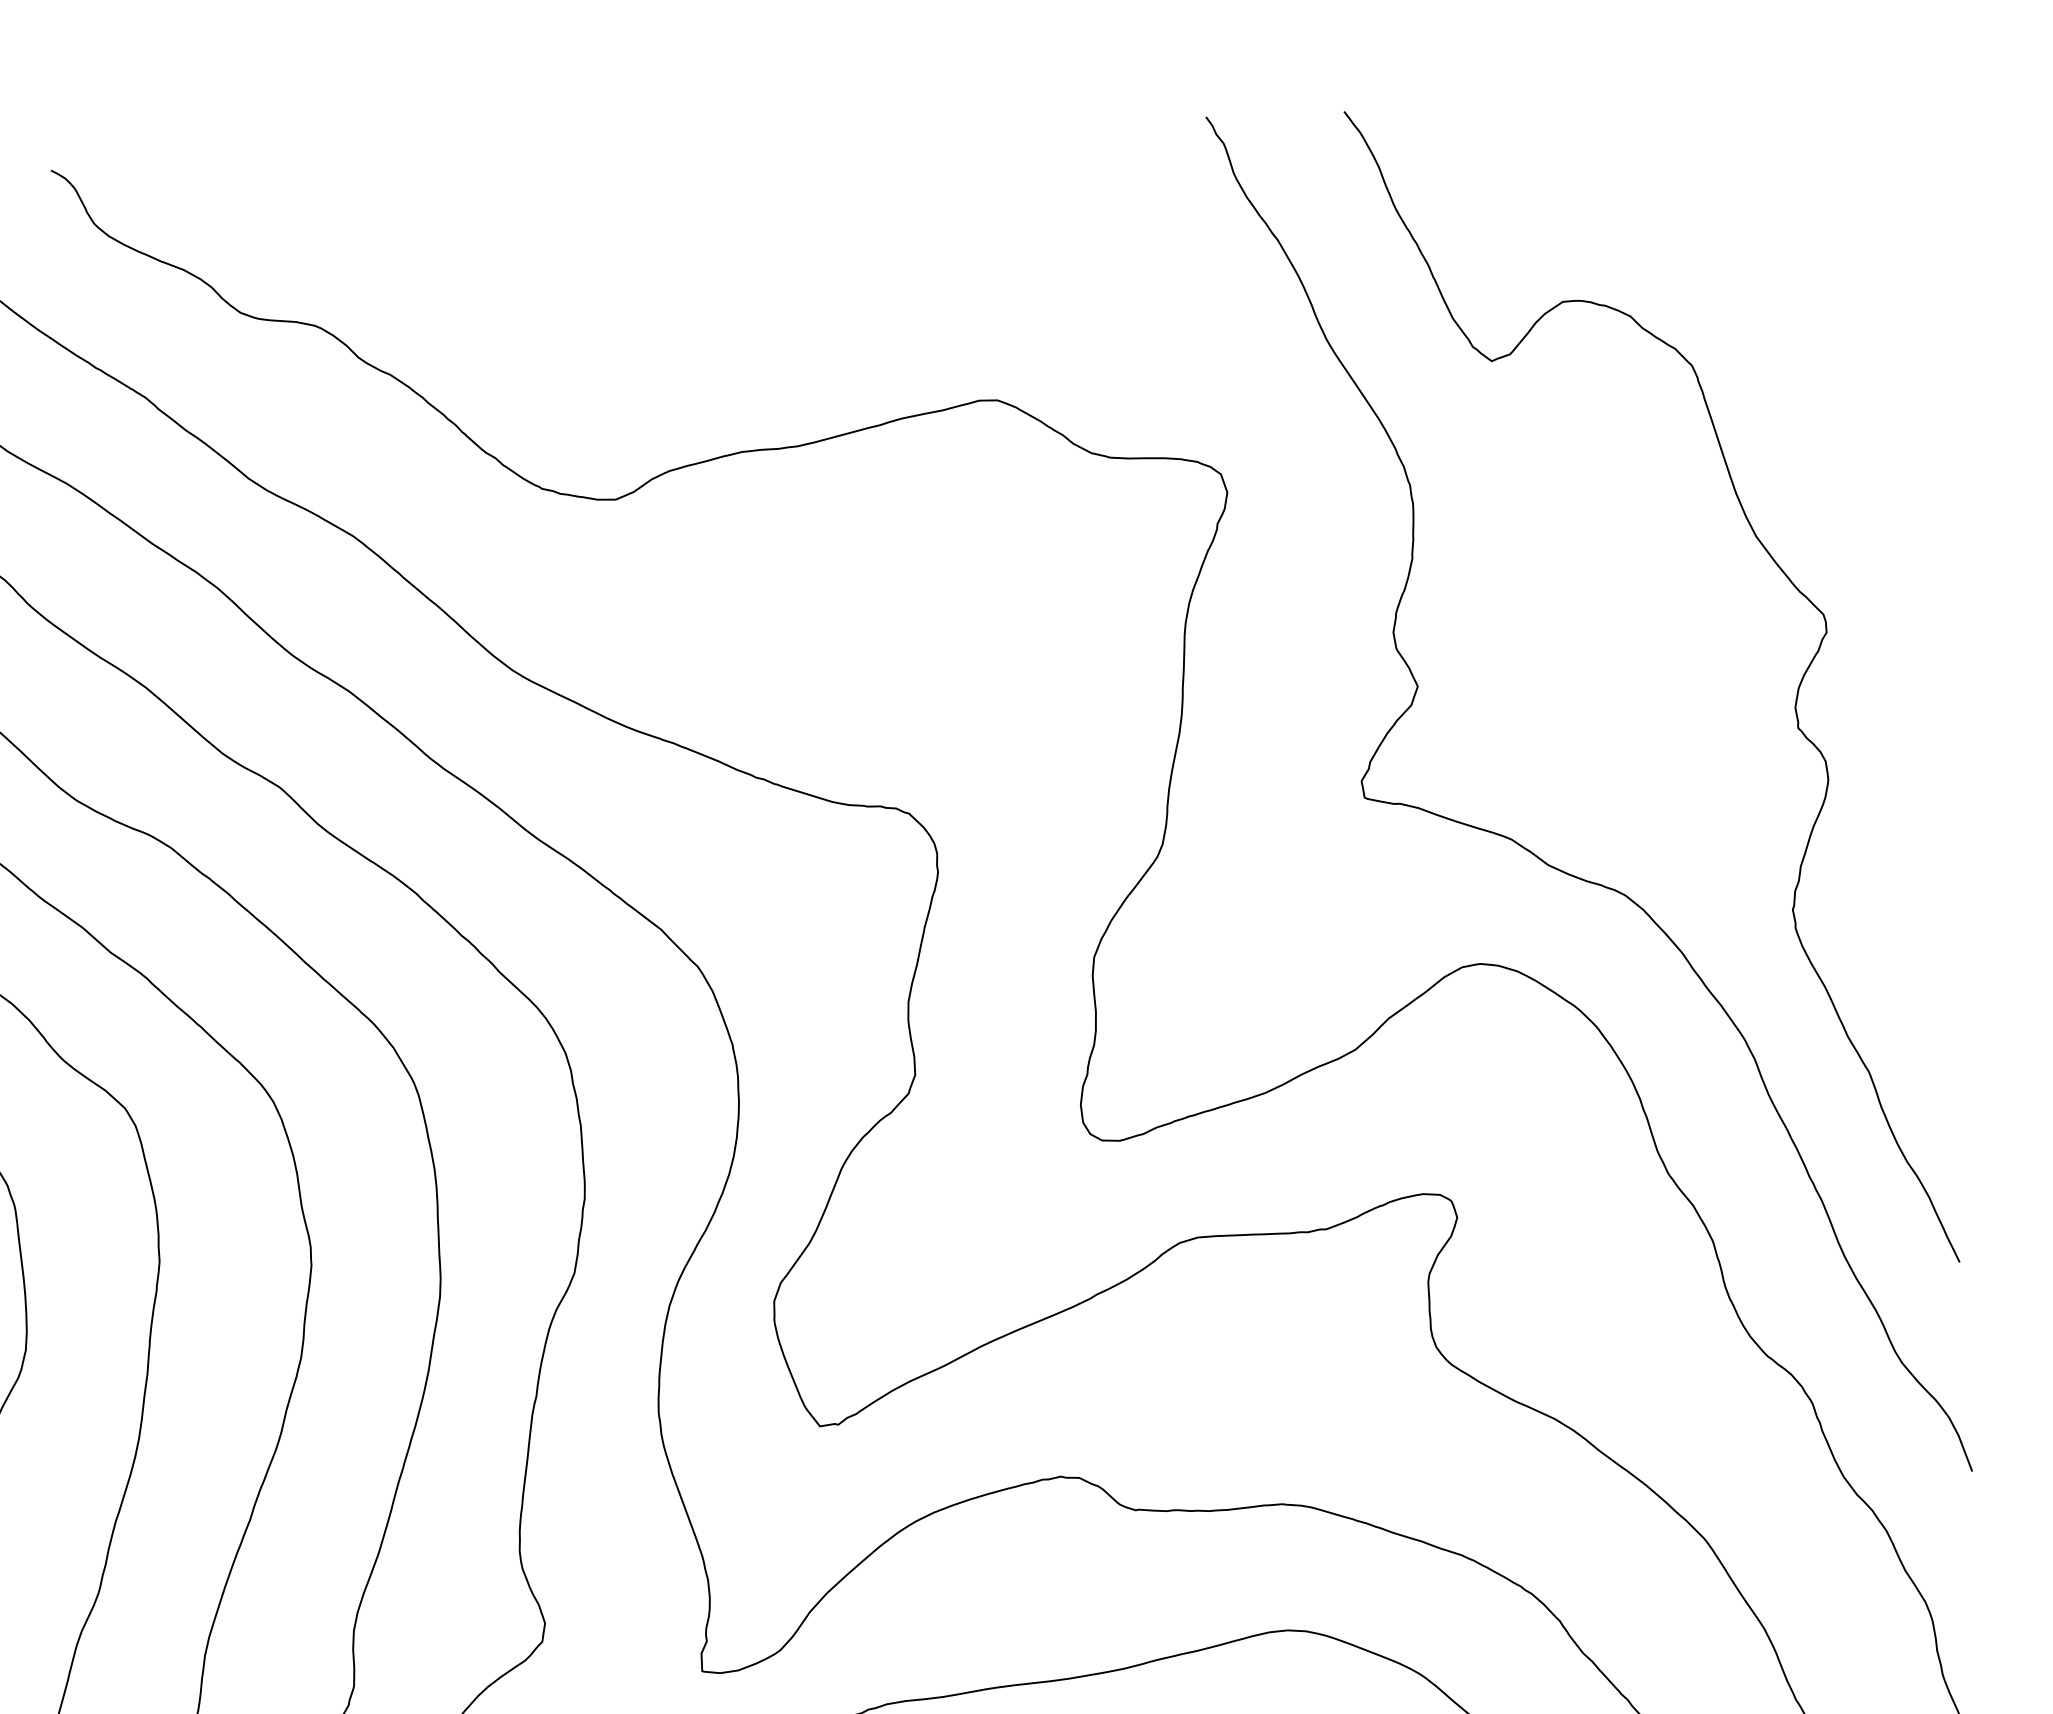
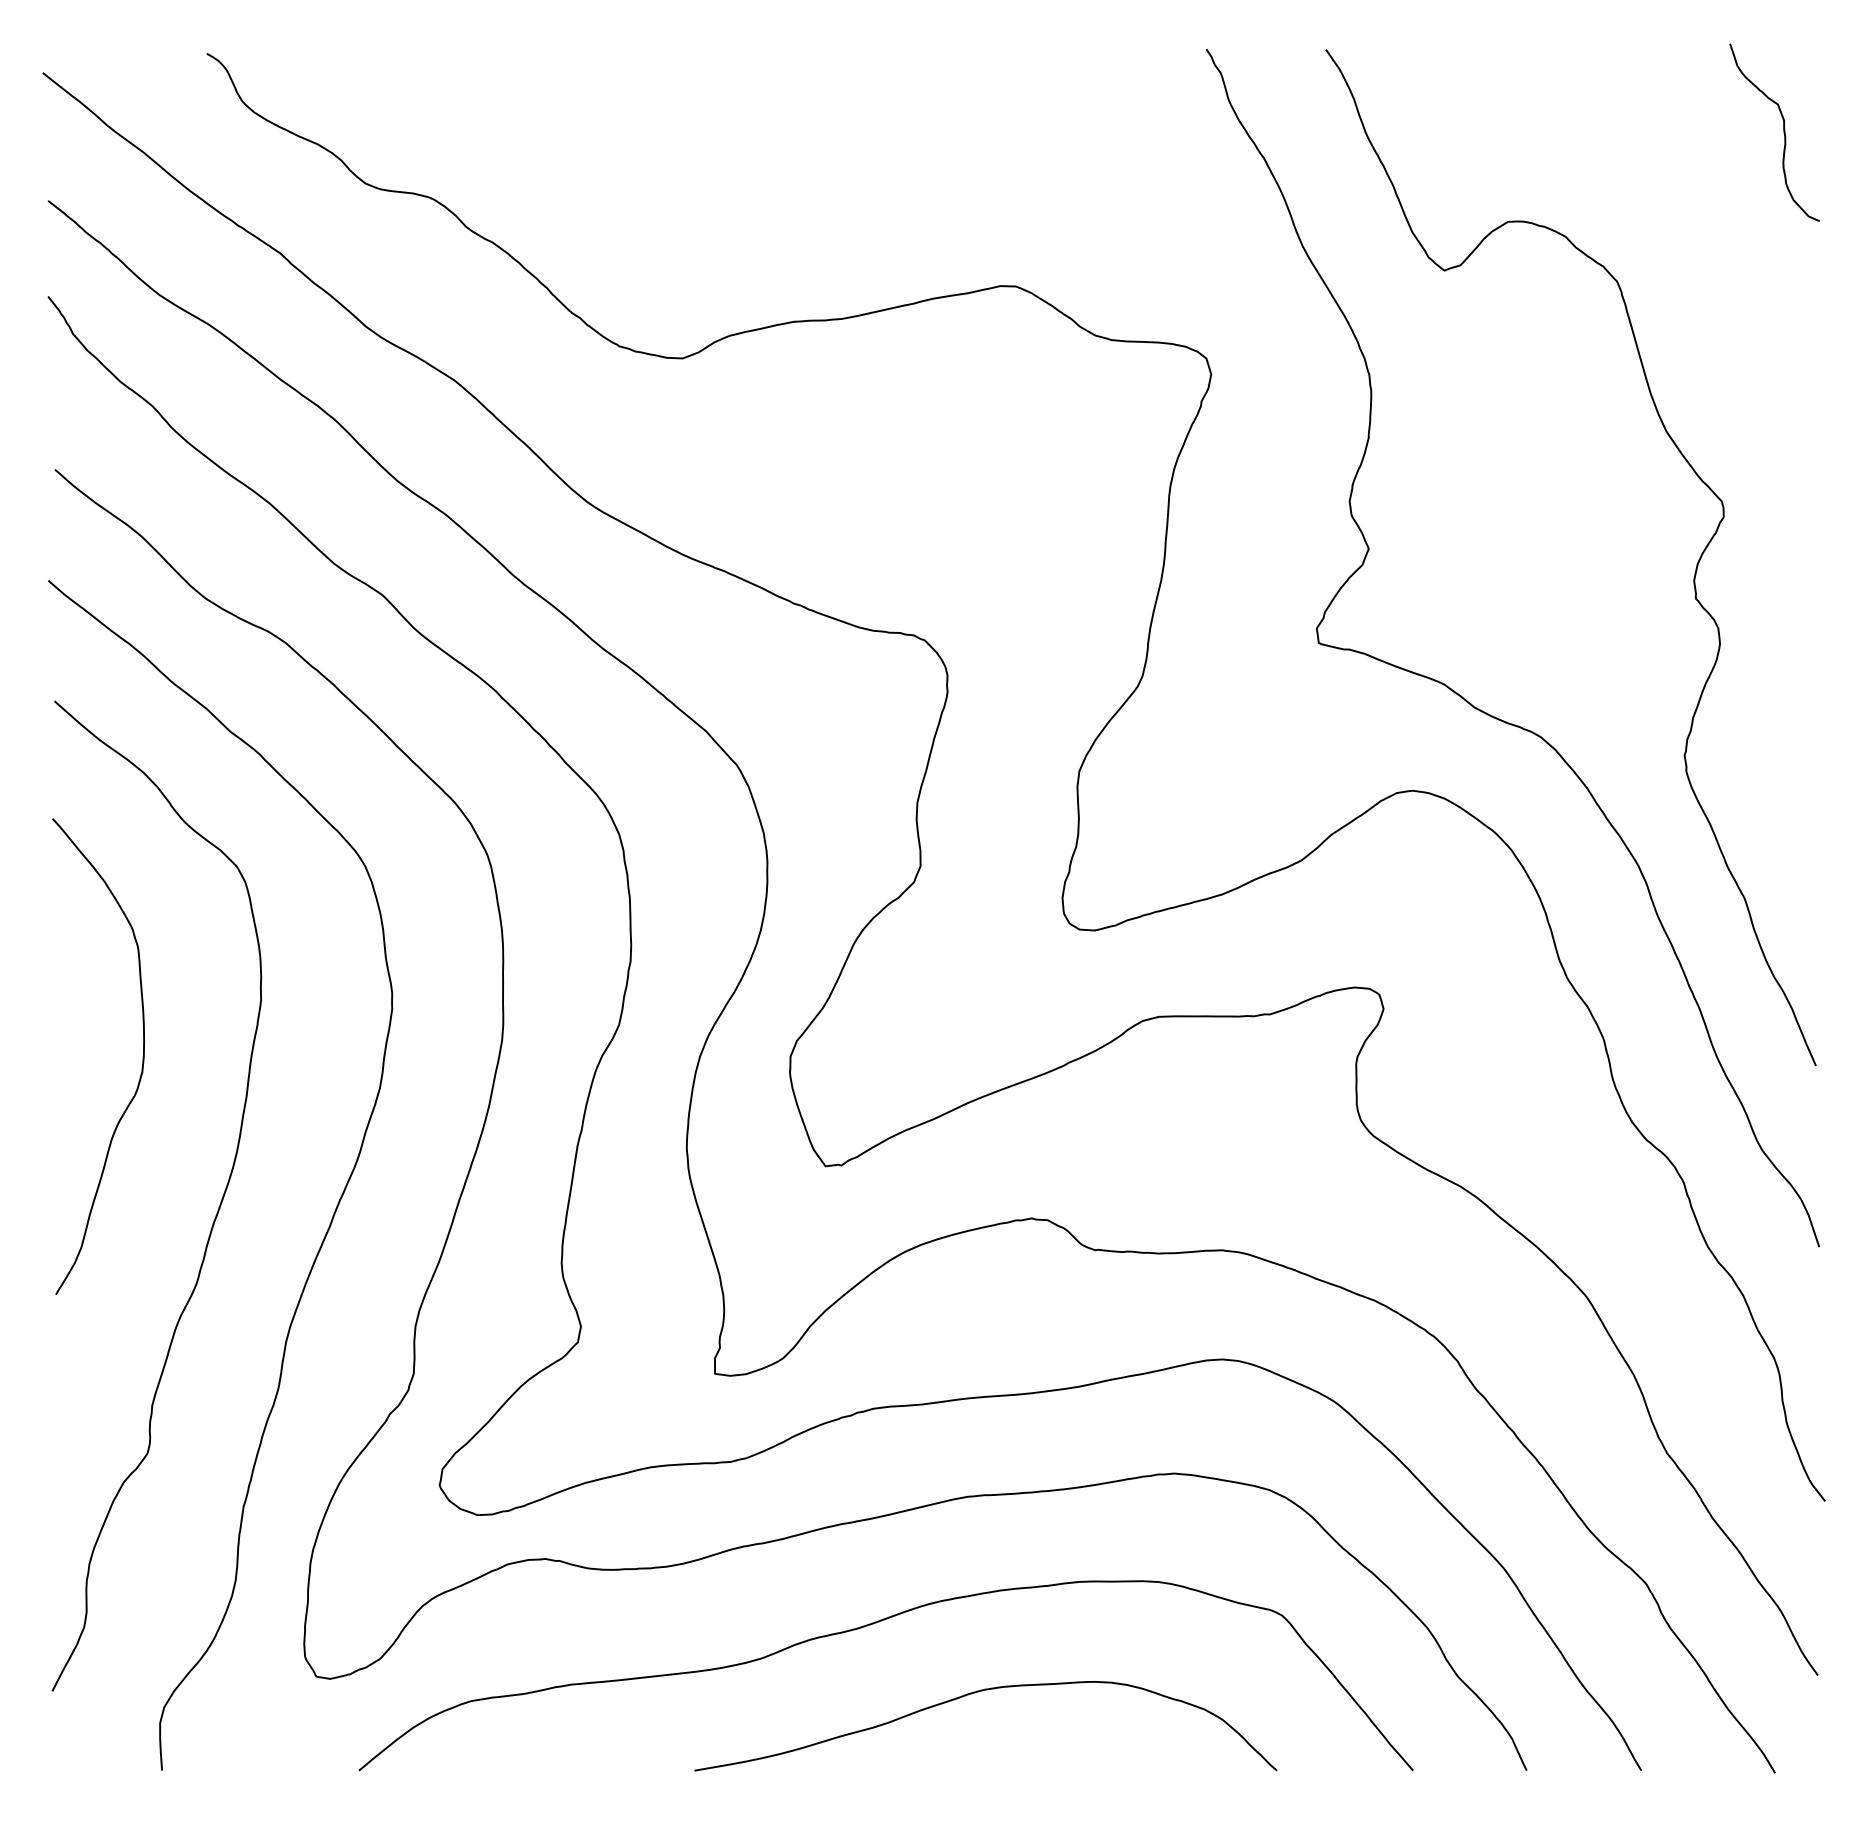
curve: (1876, 185) -> (1783, 132), added

